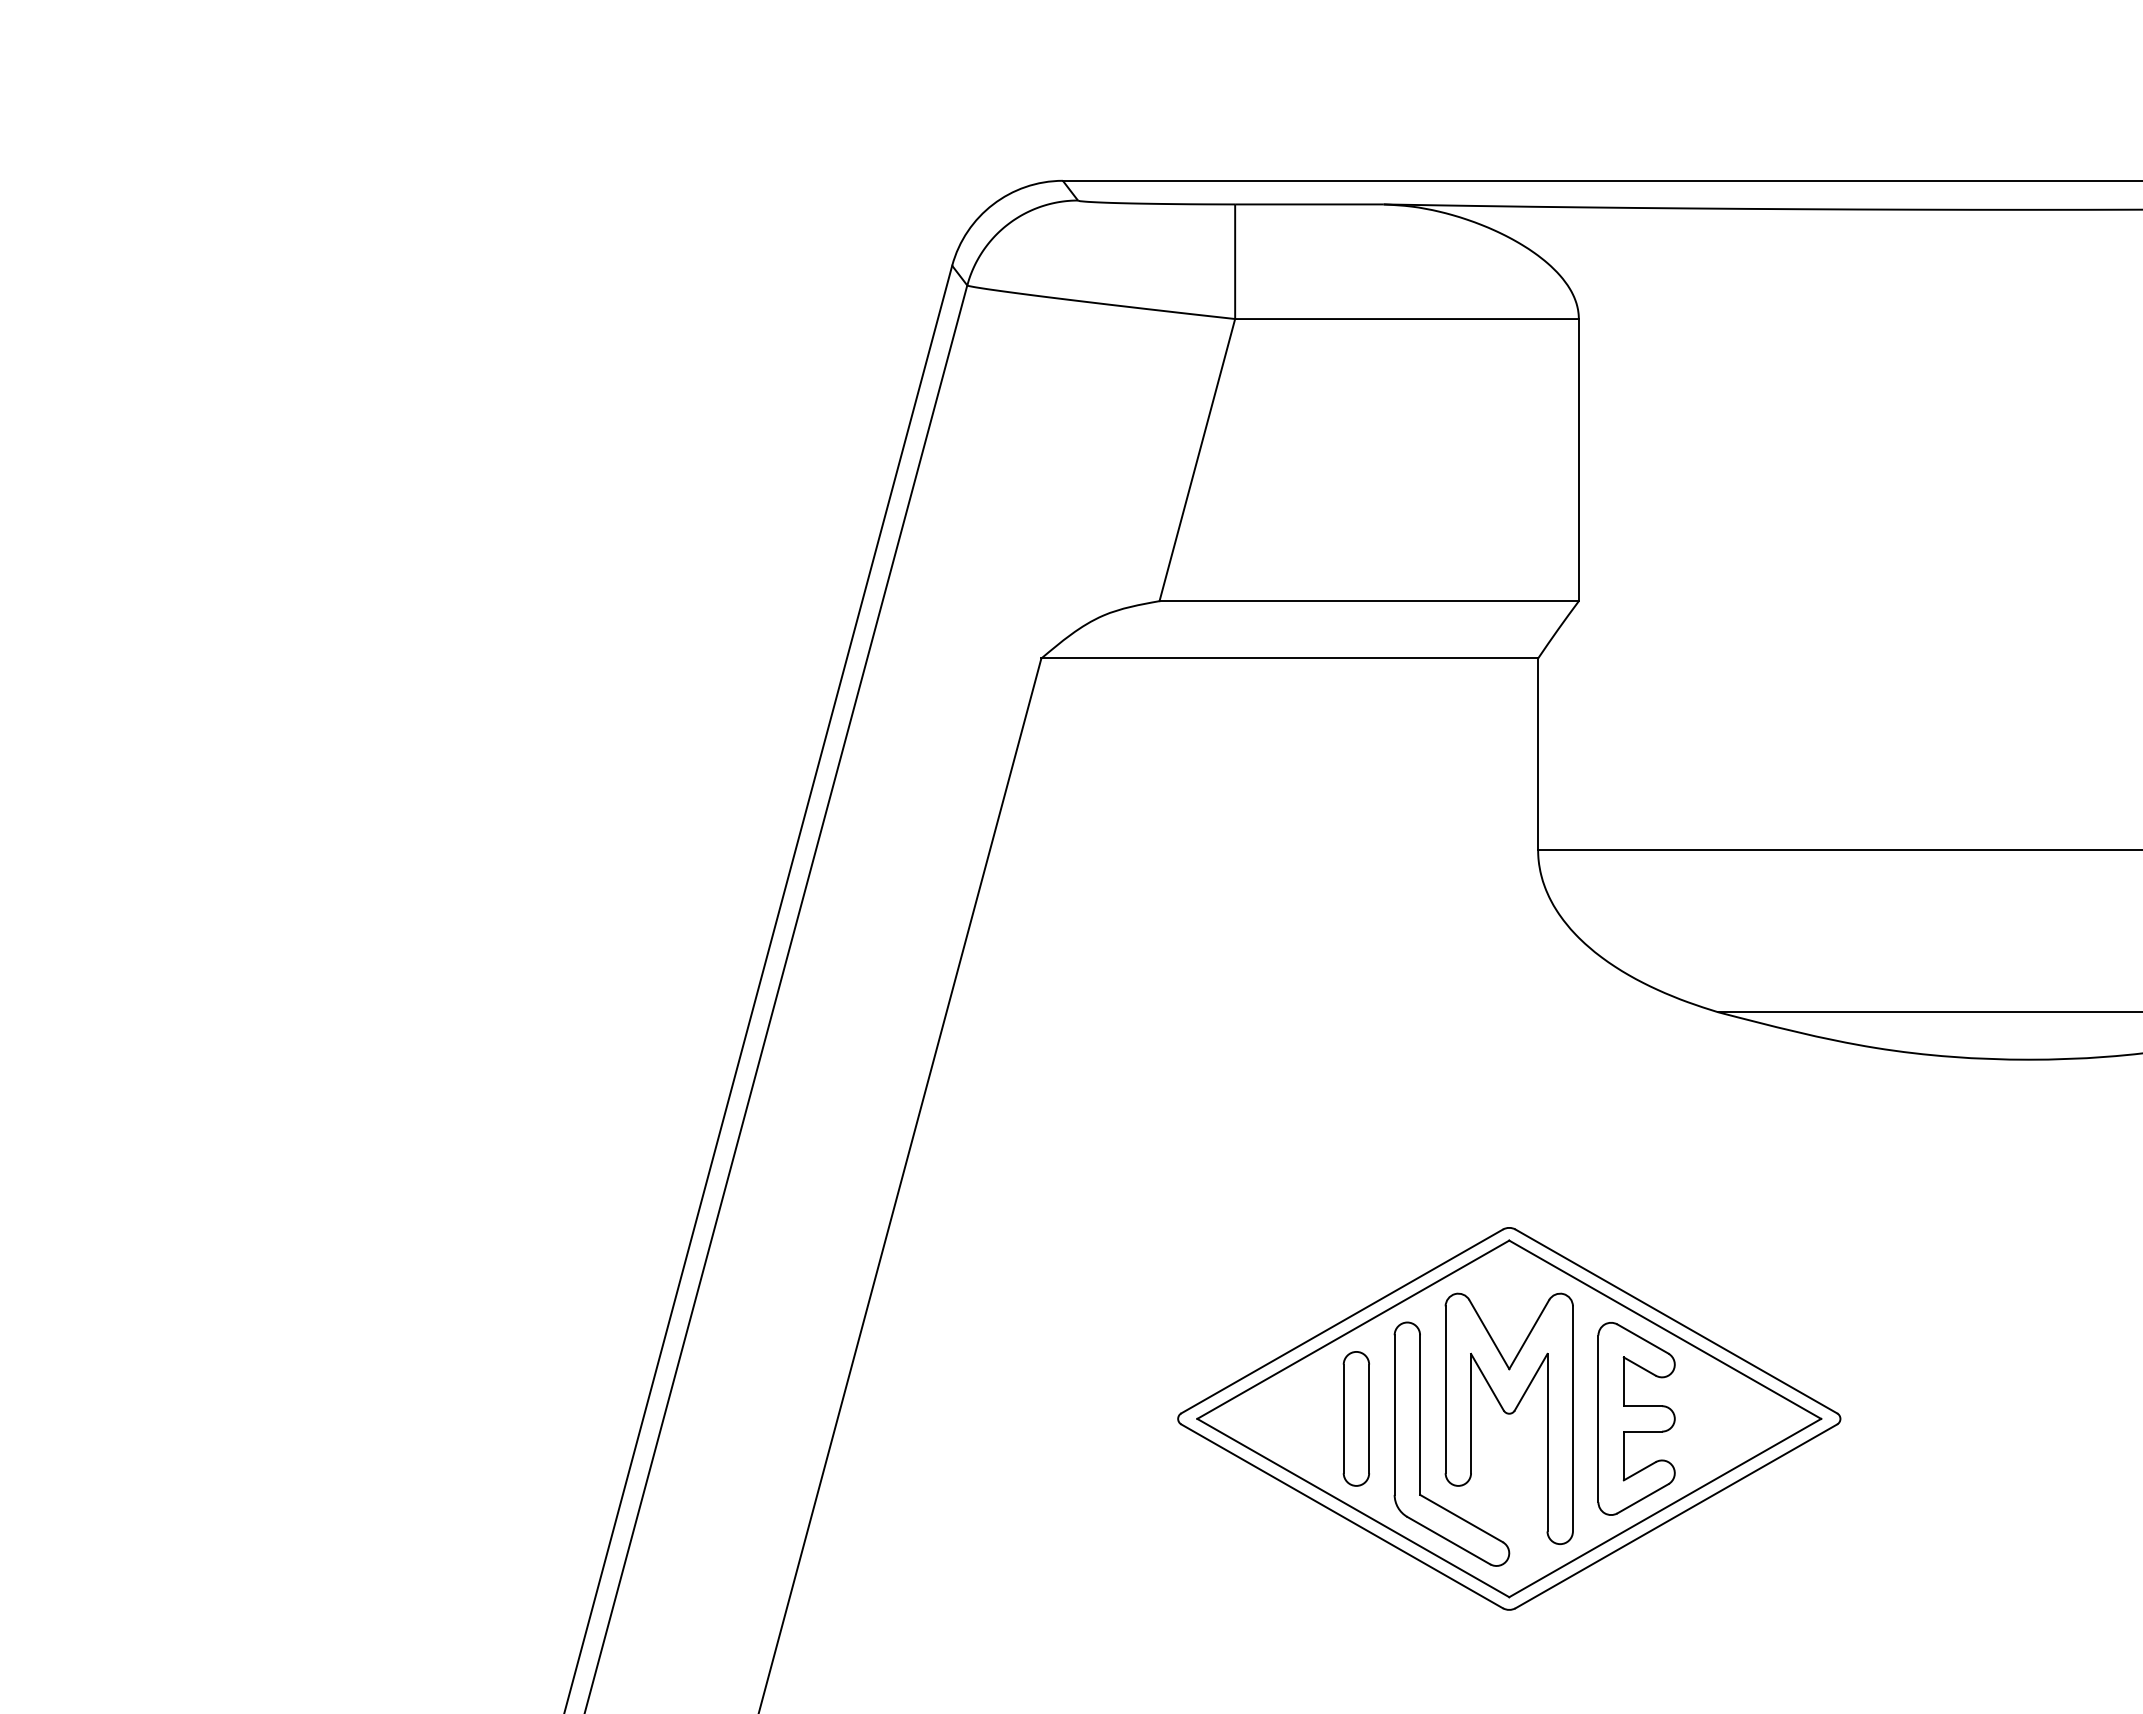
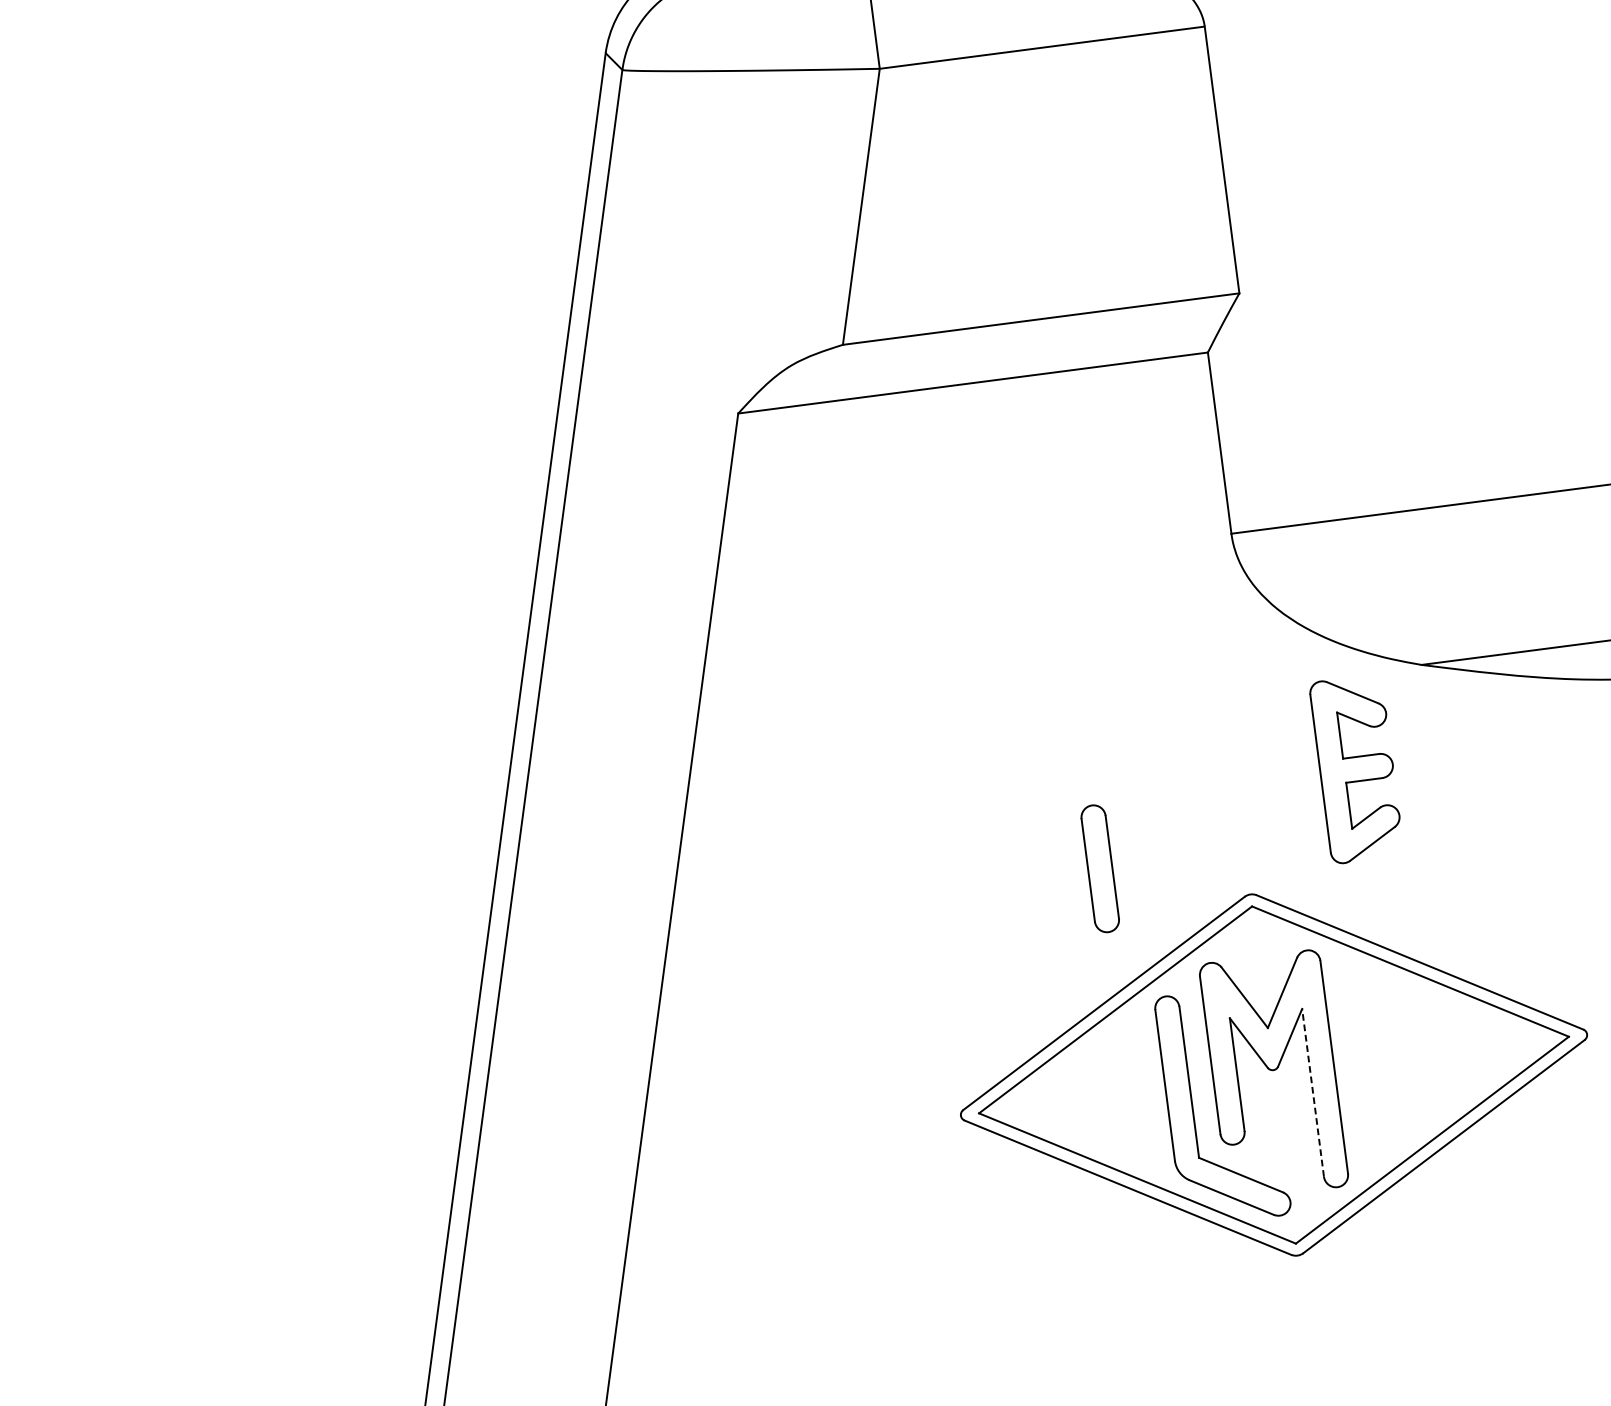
part: (1355, 1418) -> (1099, 868), moved
part: (1636, 1418) -> (1356, 768), moved
line: (1547, 1442) -> (1313, 1092), solid -> dashed

